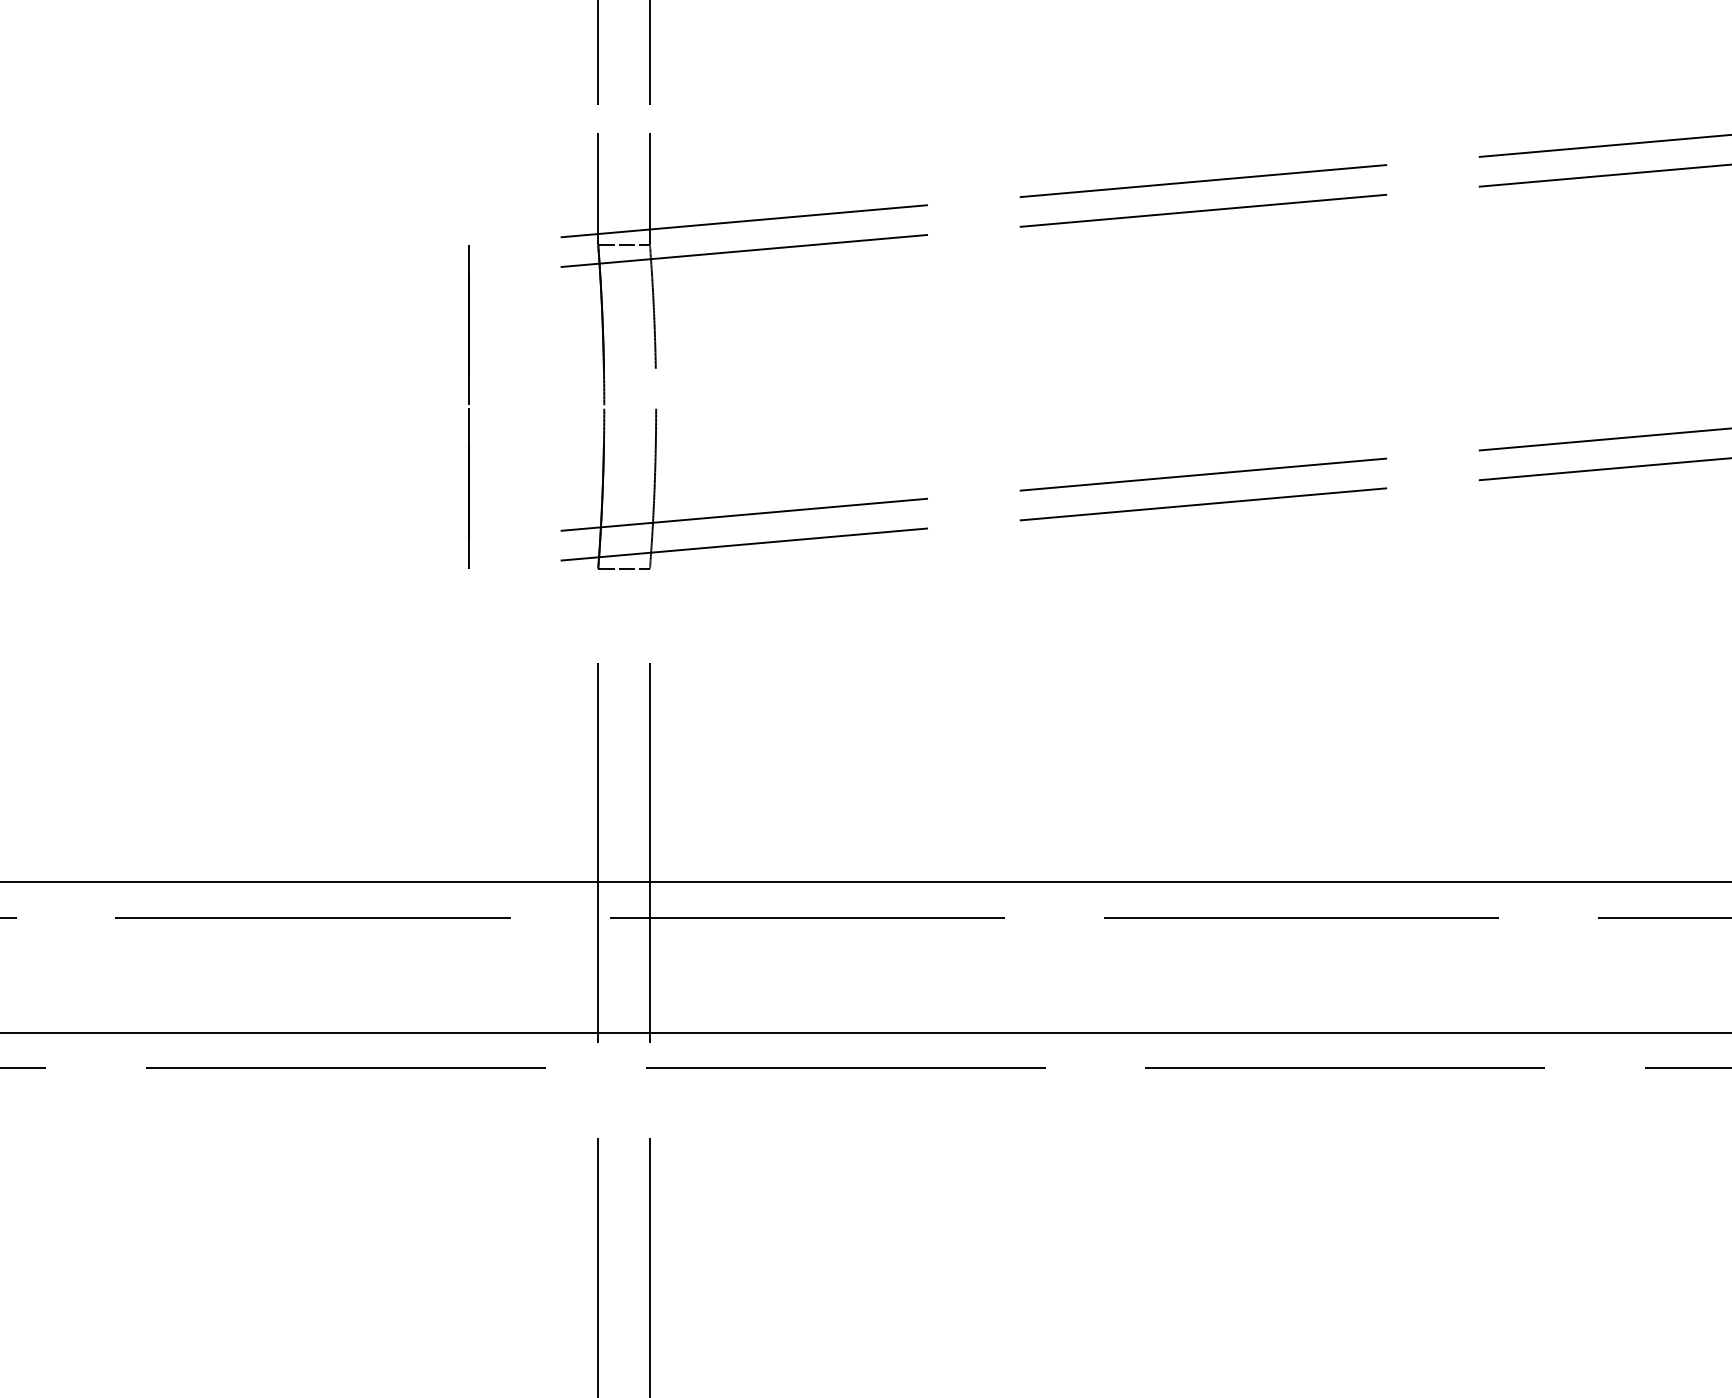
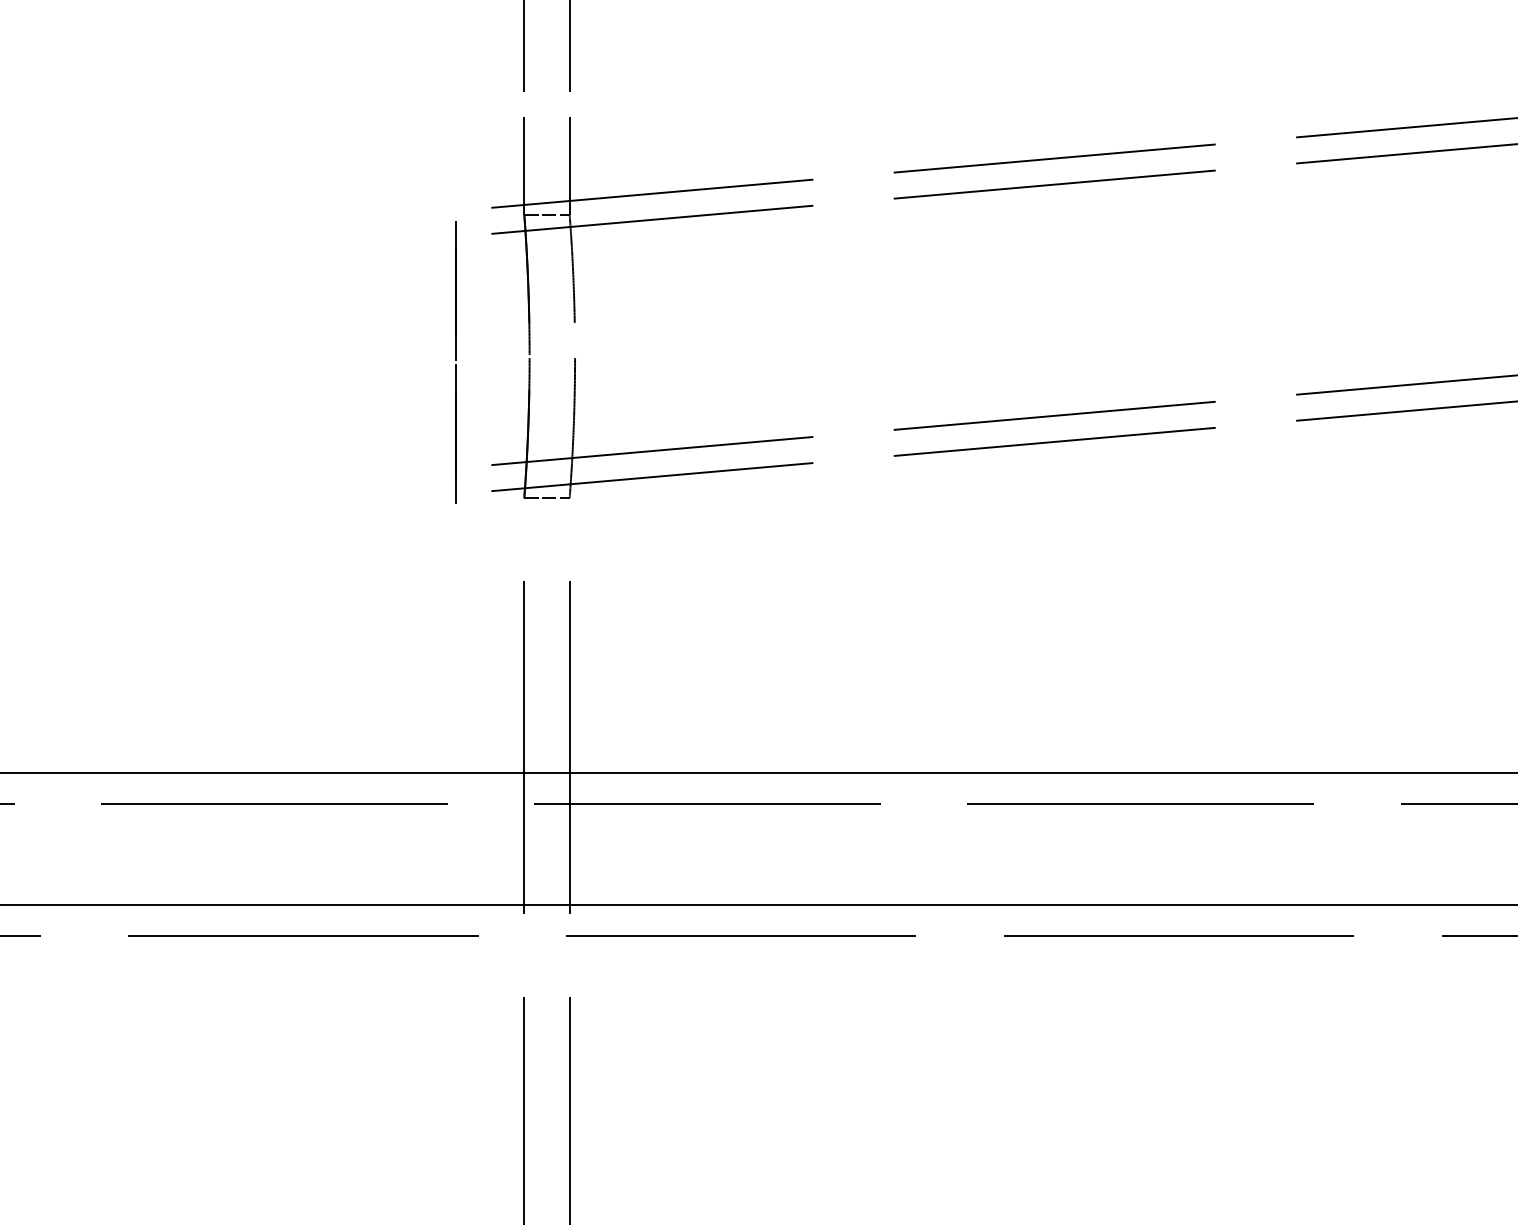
line: (468, 404) -> (455, 360), moved

